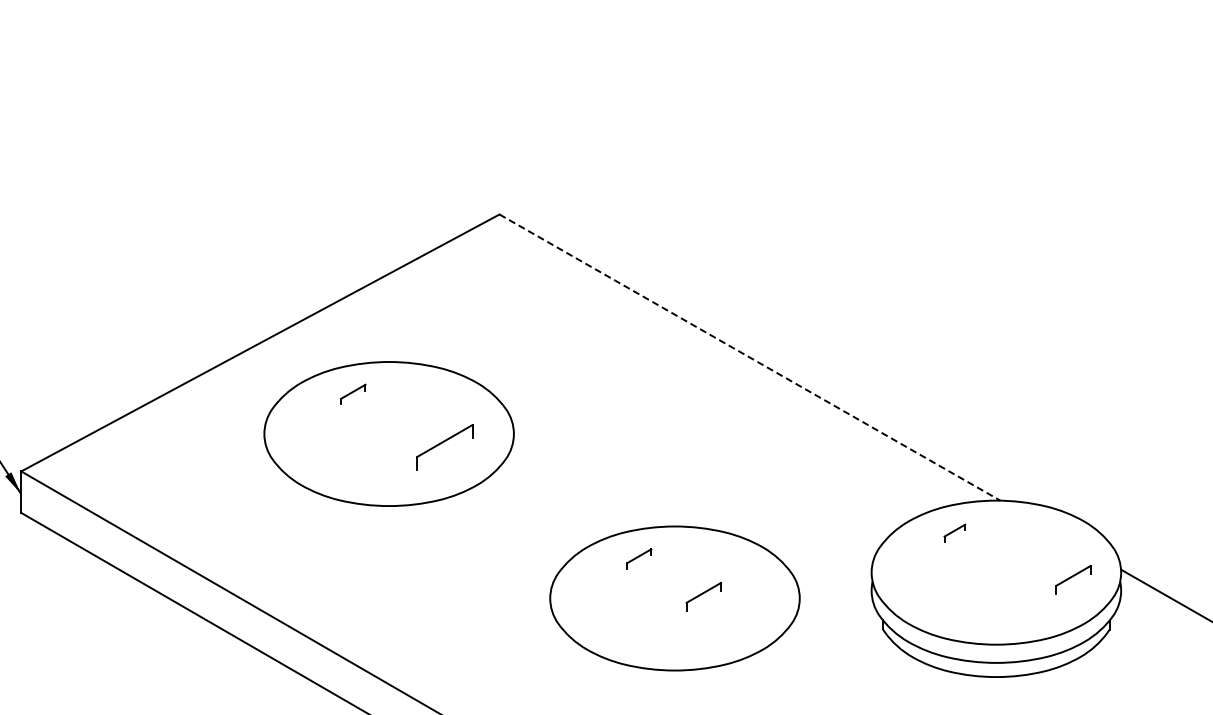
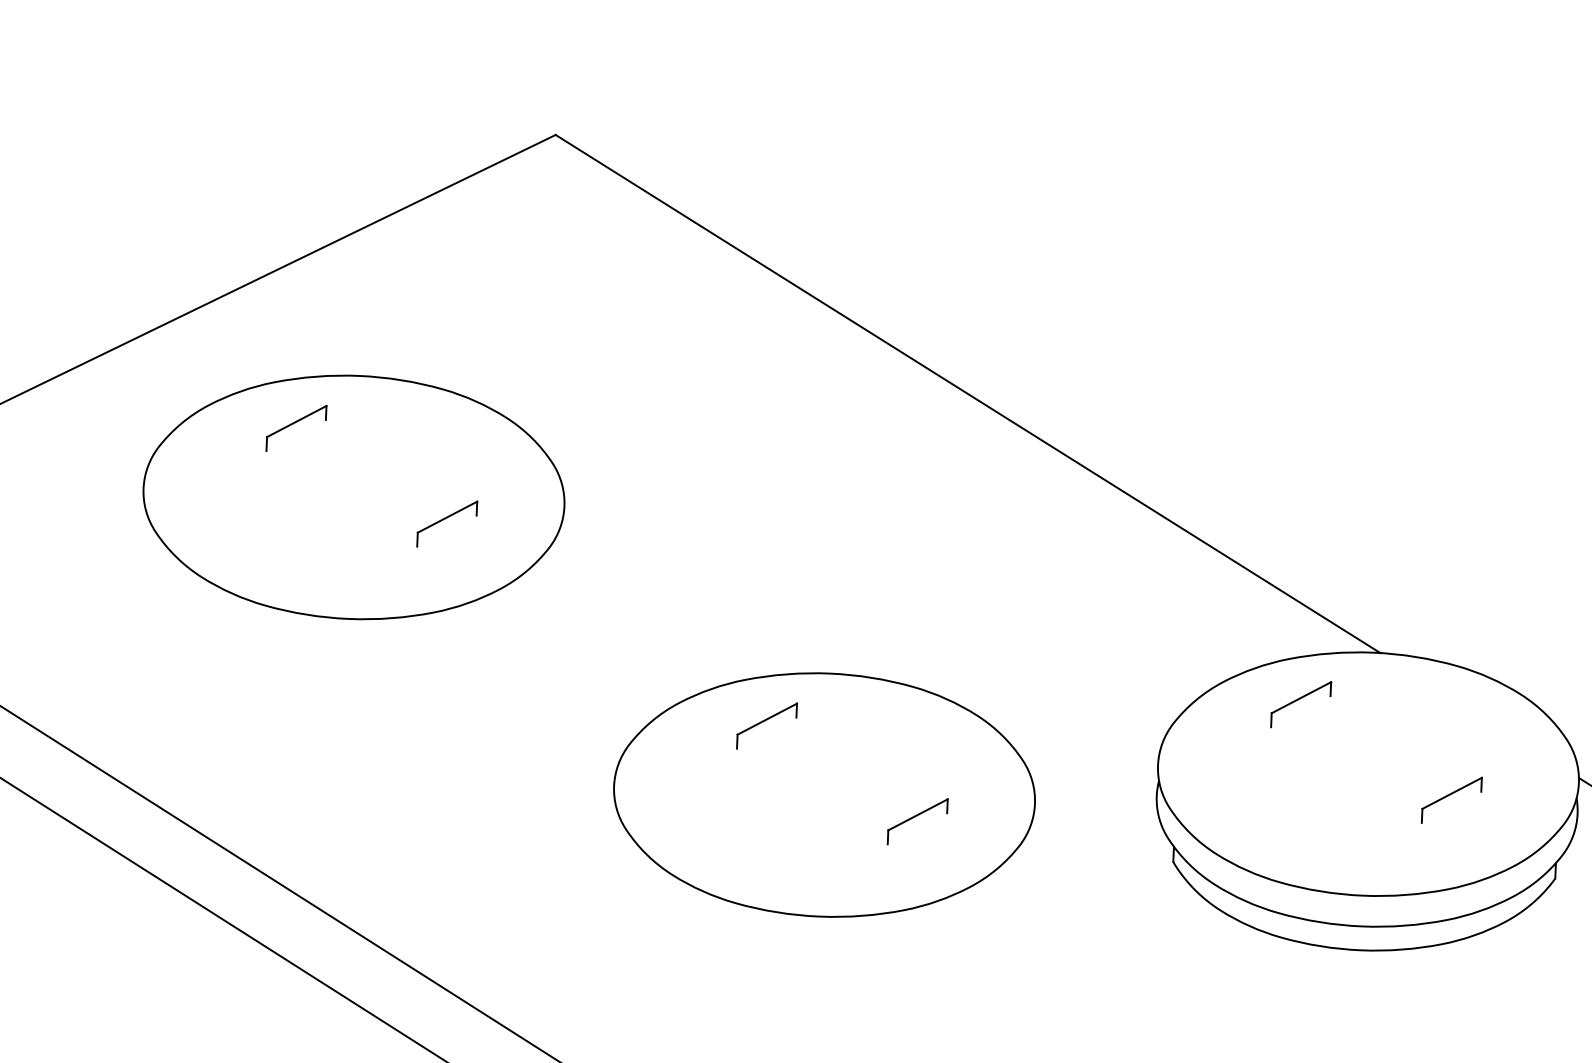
line: (750, 357) -> (968, 393), dashed -> solid
part: (353, 394) -> (296, 428), size x1.43
part: (444, 447) -> (446, 524), size x0.62
part: (954, 532) -> (1300, 703), size x1.67
part: (639, 558) -> (767, 725), size x1.43
part: (1073, 579) -> (1452, 799), moved
part: (703, 596) -> (917, 820), moved

